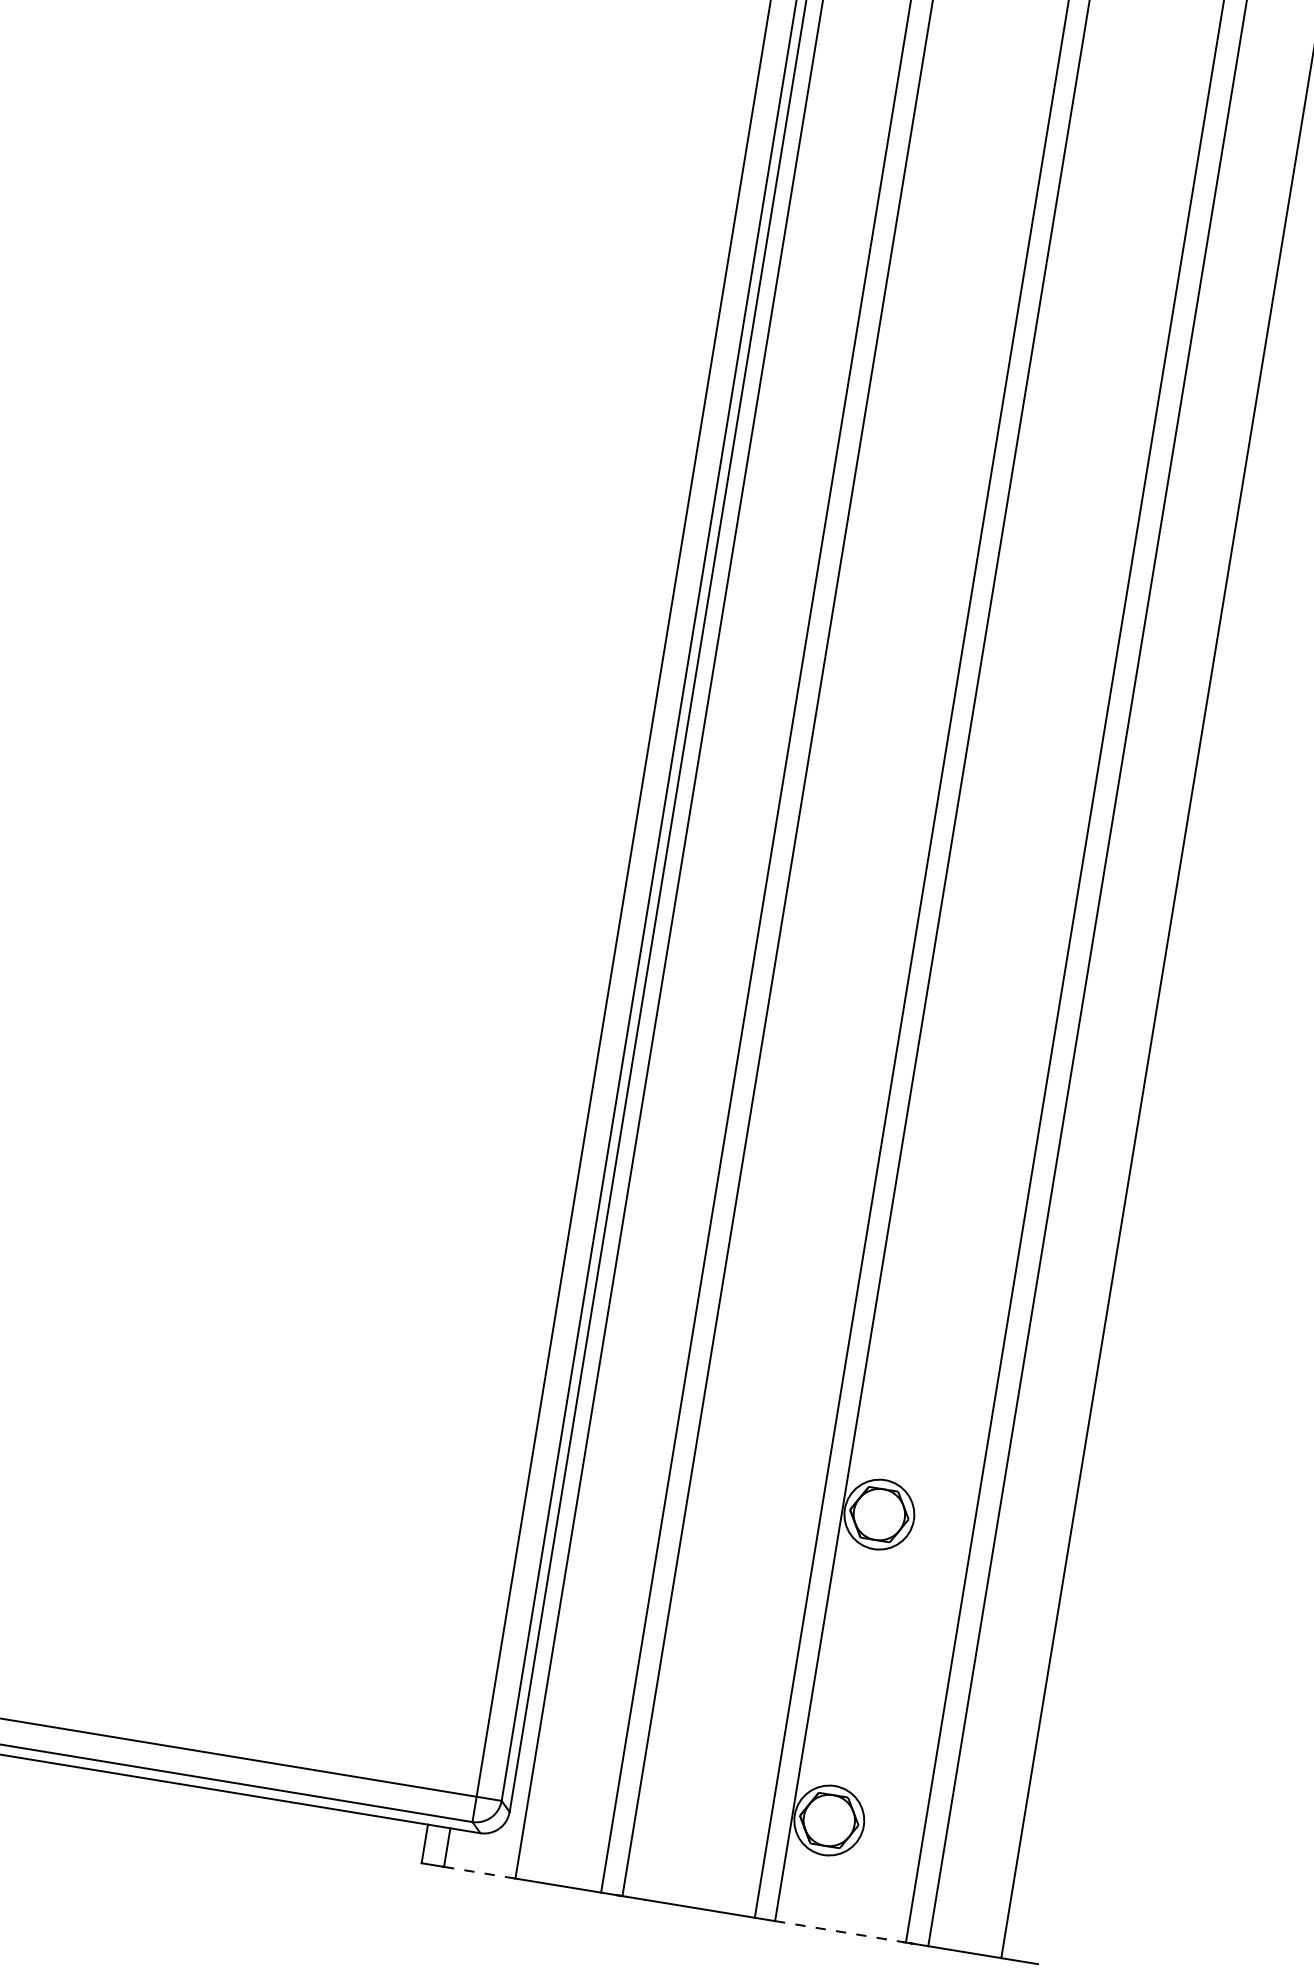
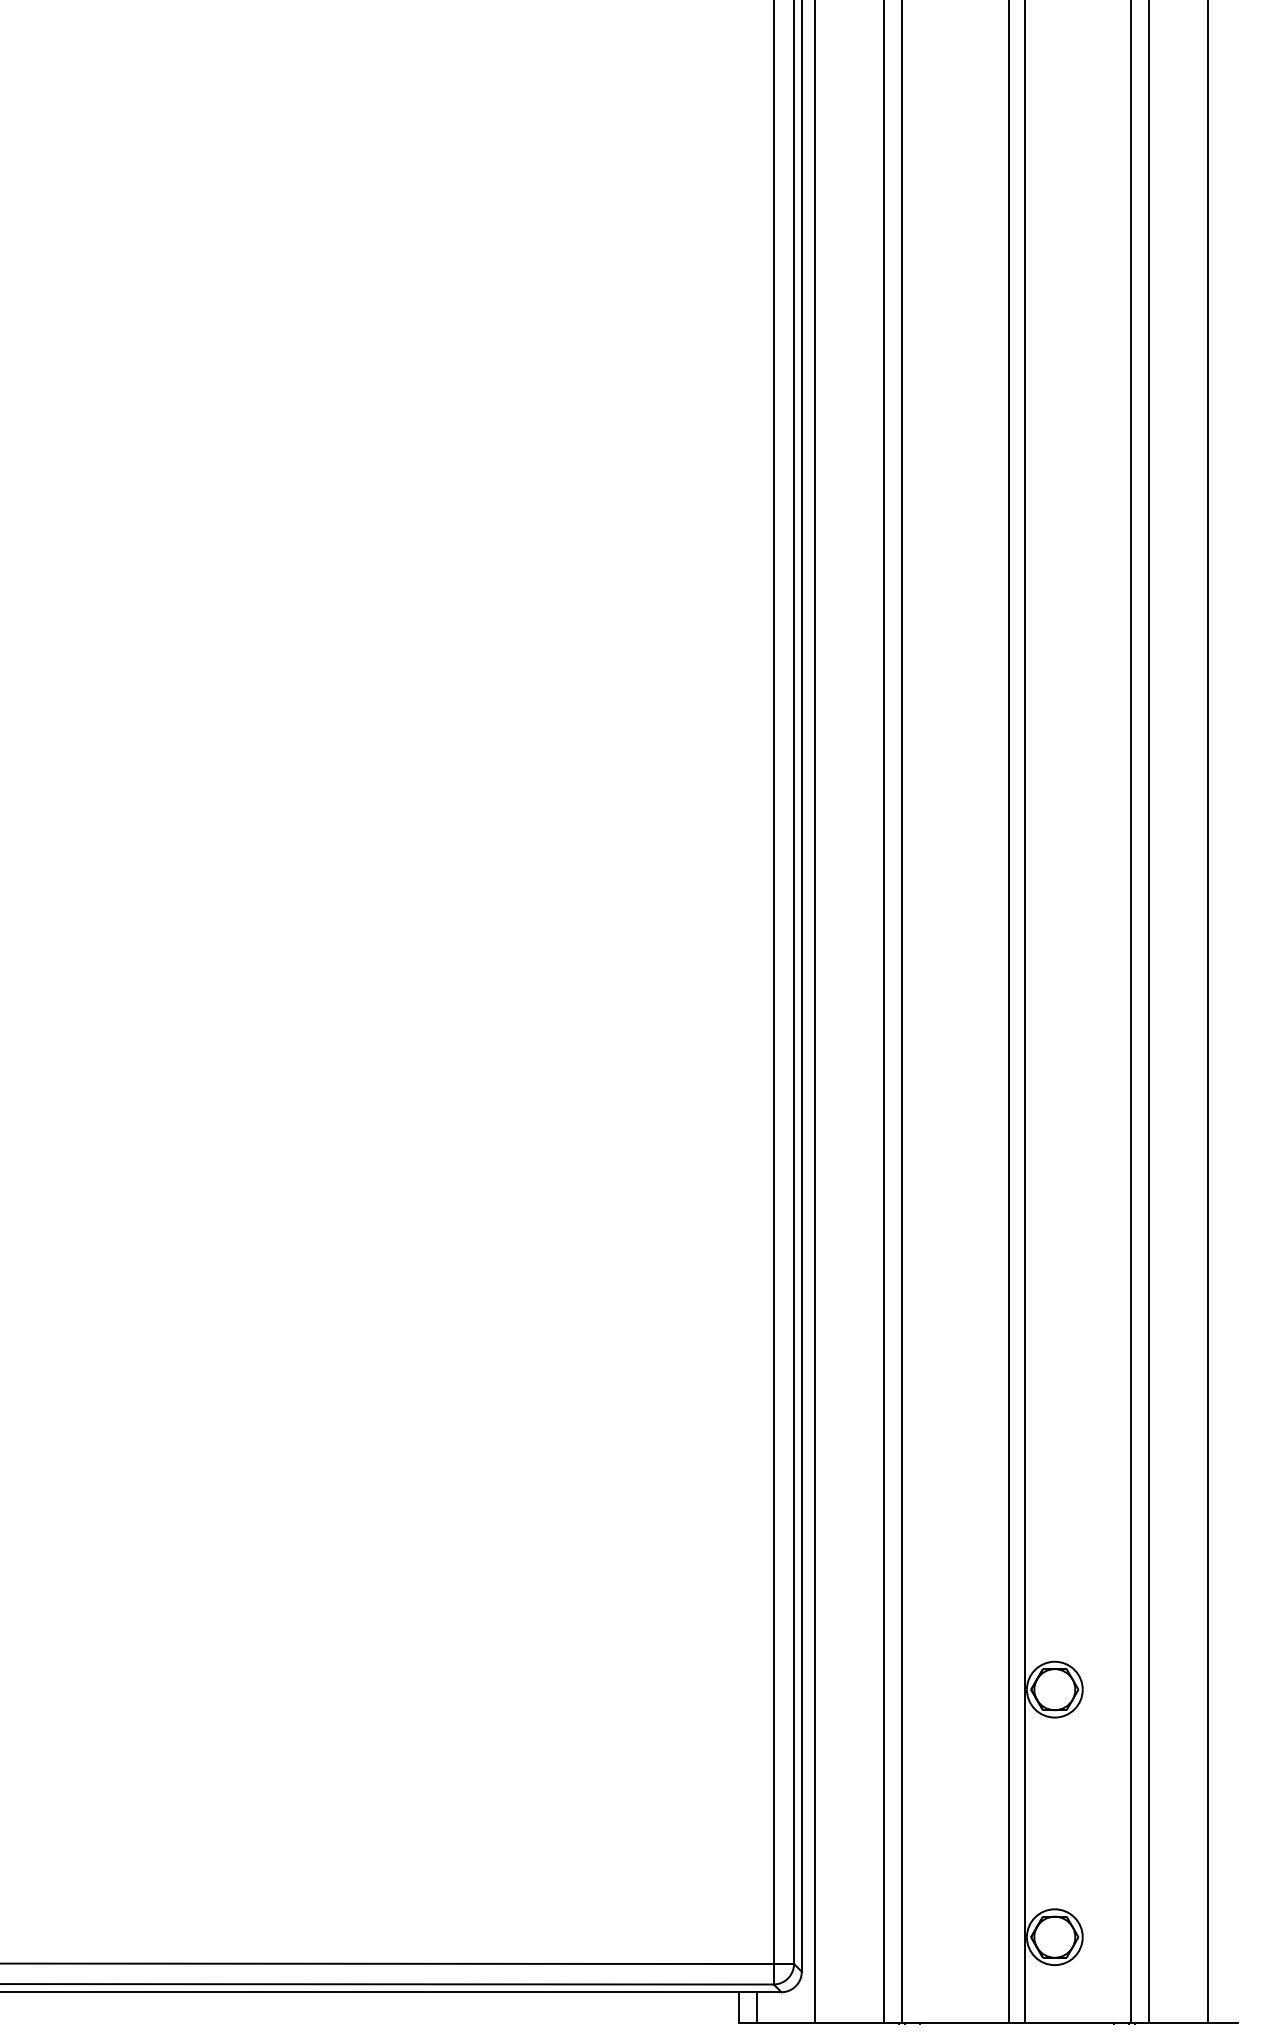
line: (480, 1872) -> (786, 2023), dashed -> solid
line: (841, 1931) -> (1078, 2023), dashed -> solid

